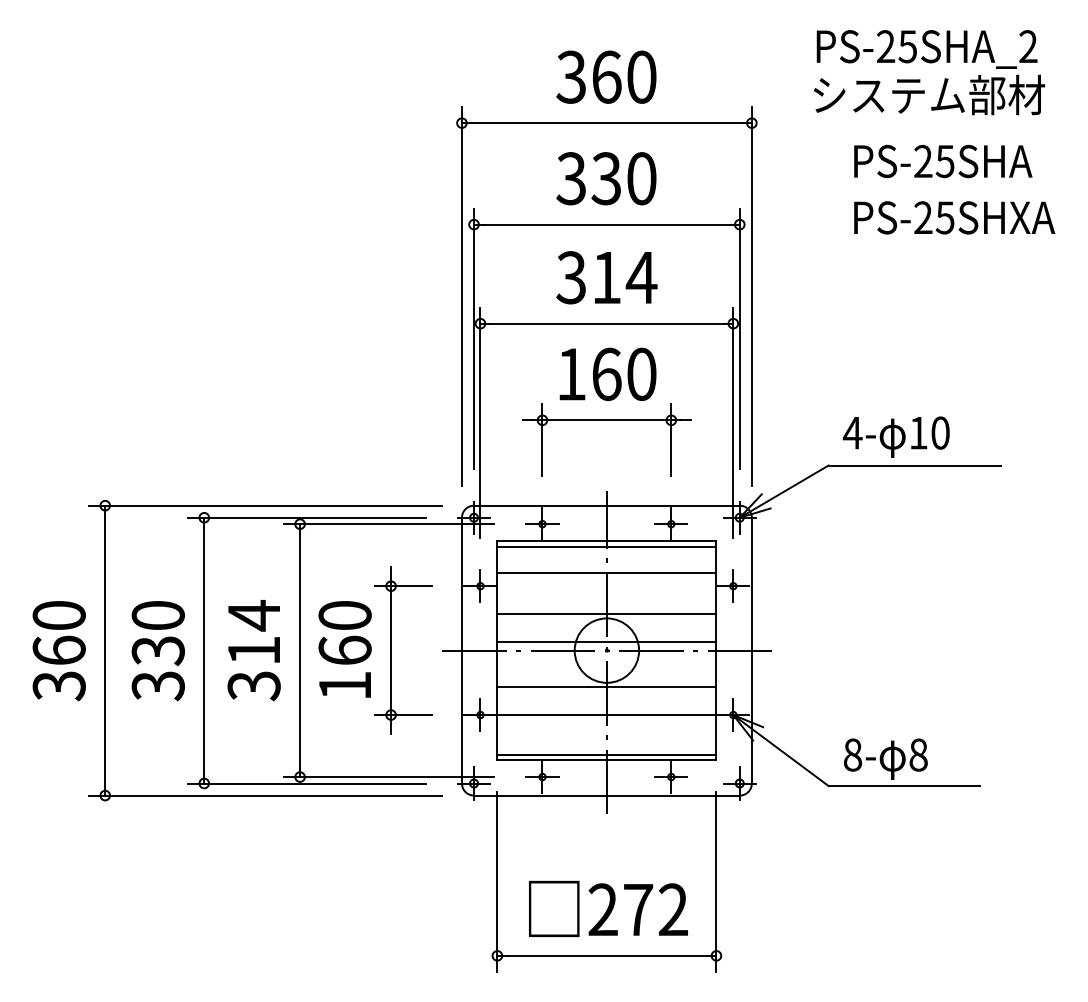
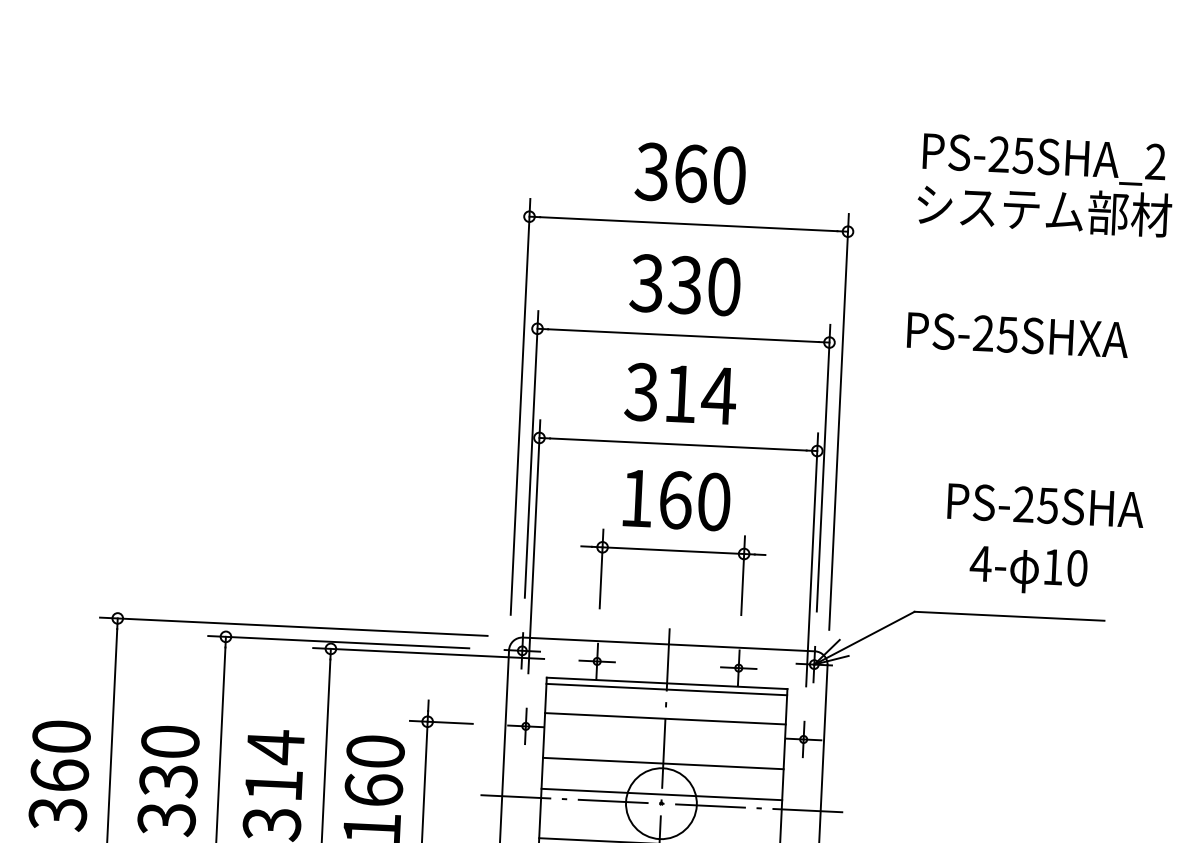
text: (943, 161) -> (1046, 505), moved
text: (954, 217) -> (1017, 334), moved
text: (895, 436) -> (1027, 569), moved

